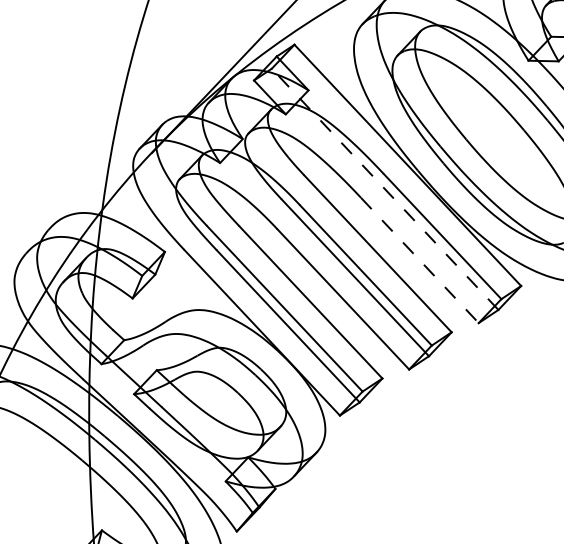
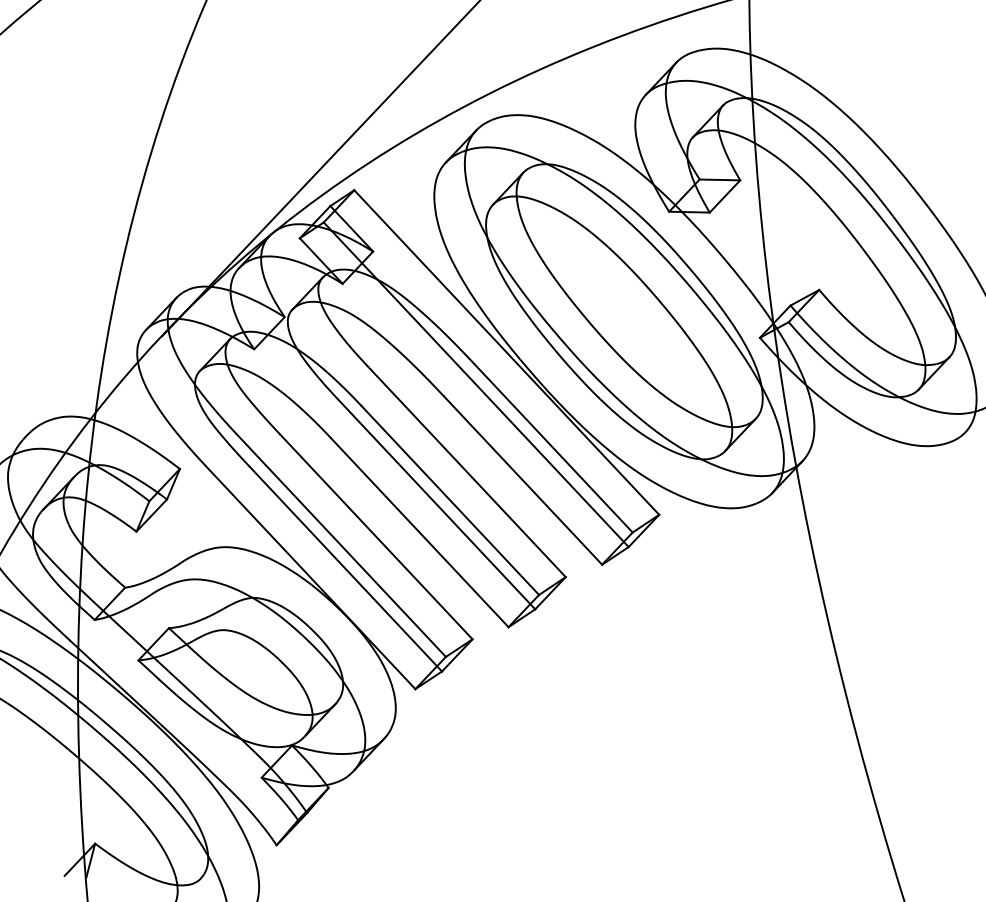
line: (385, 189) -> (476, 384), dashed -> solid
line: (420, 260) -> (523, 480), dashed -> solid

